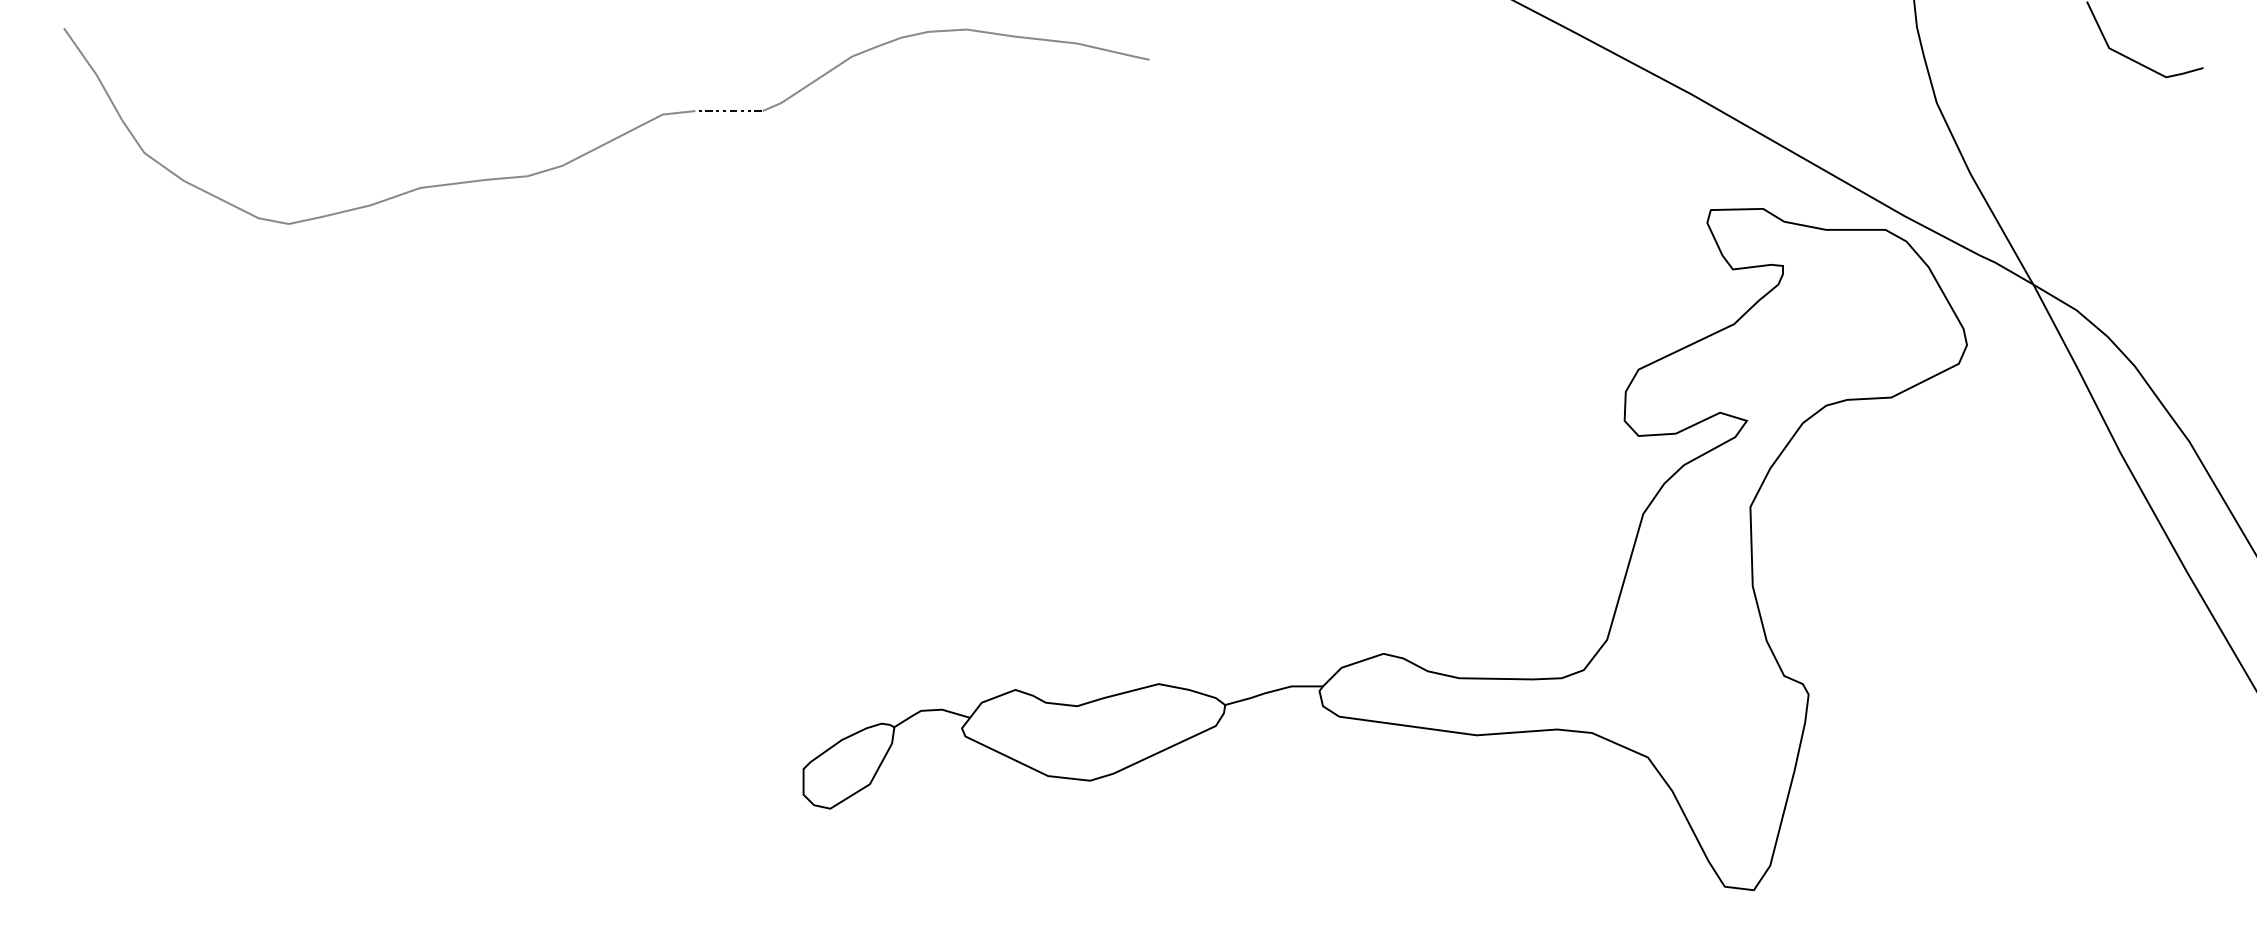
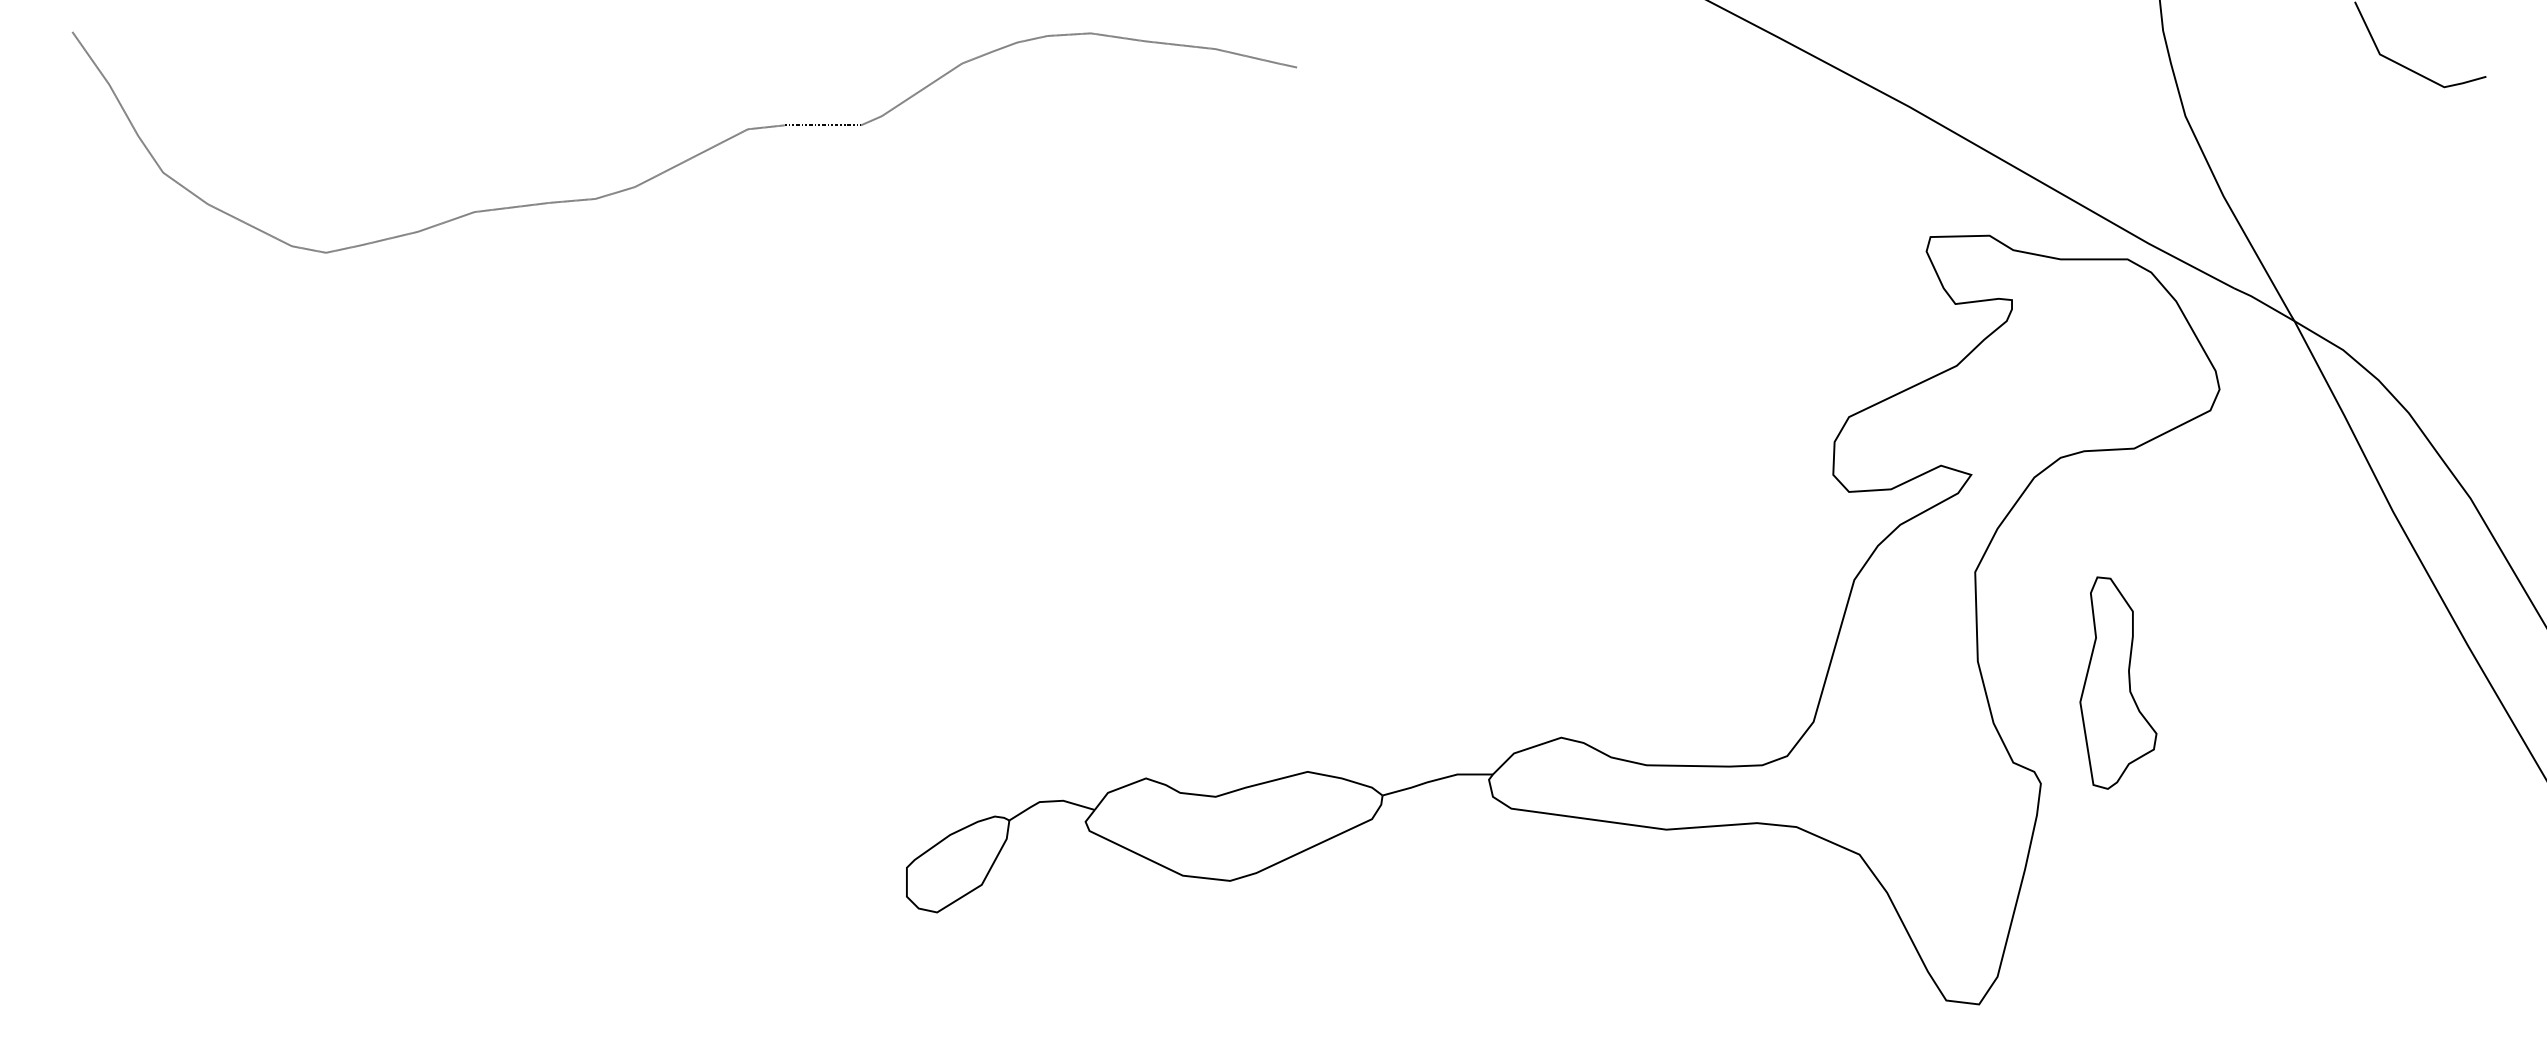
part: (1877, 604) -> (2118, 682), added

